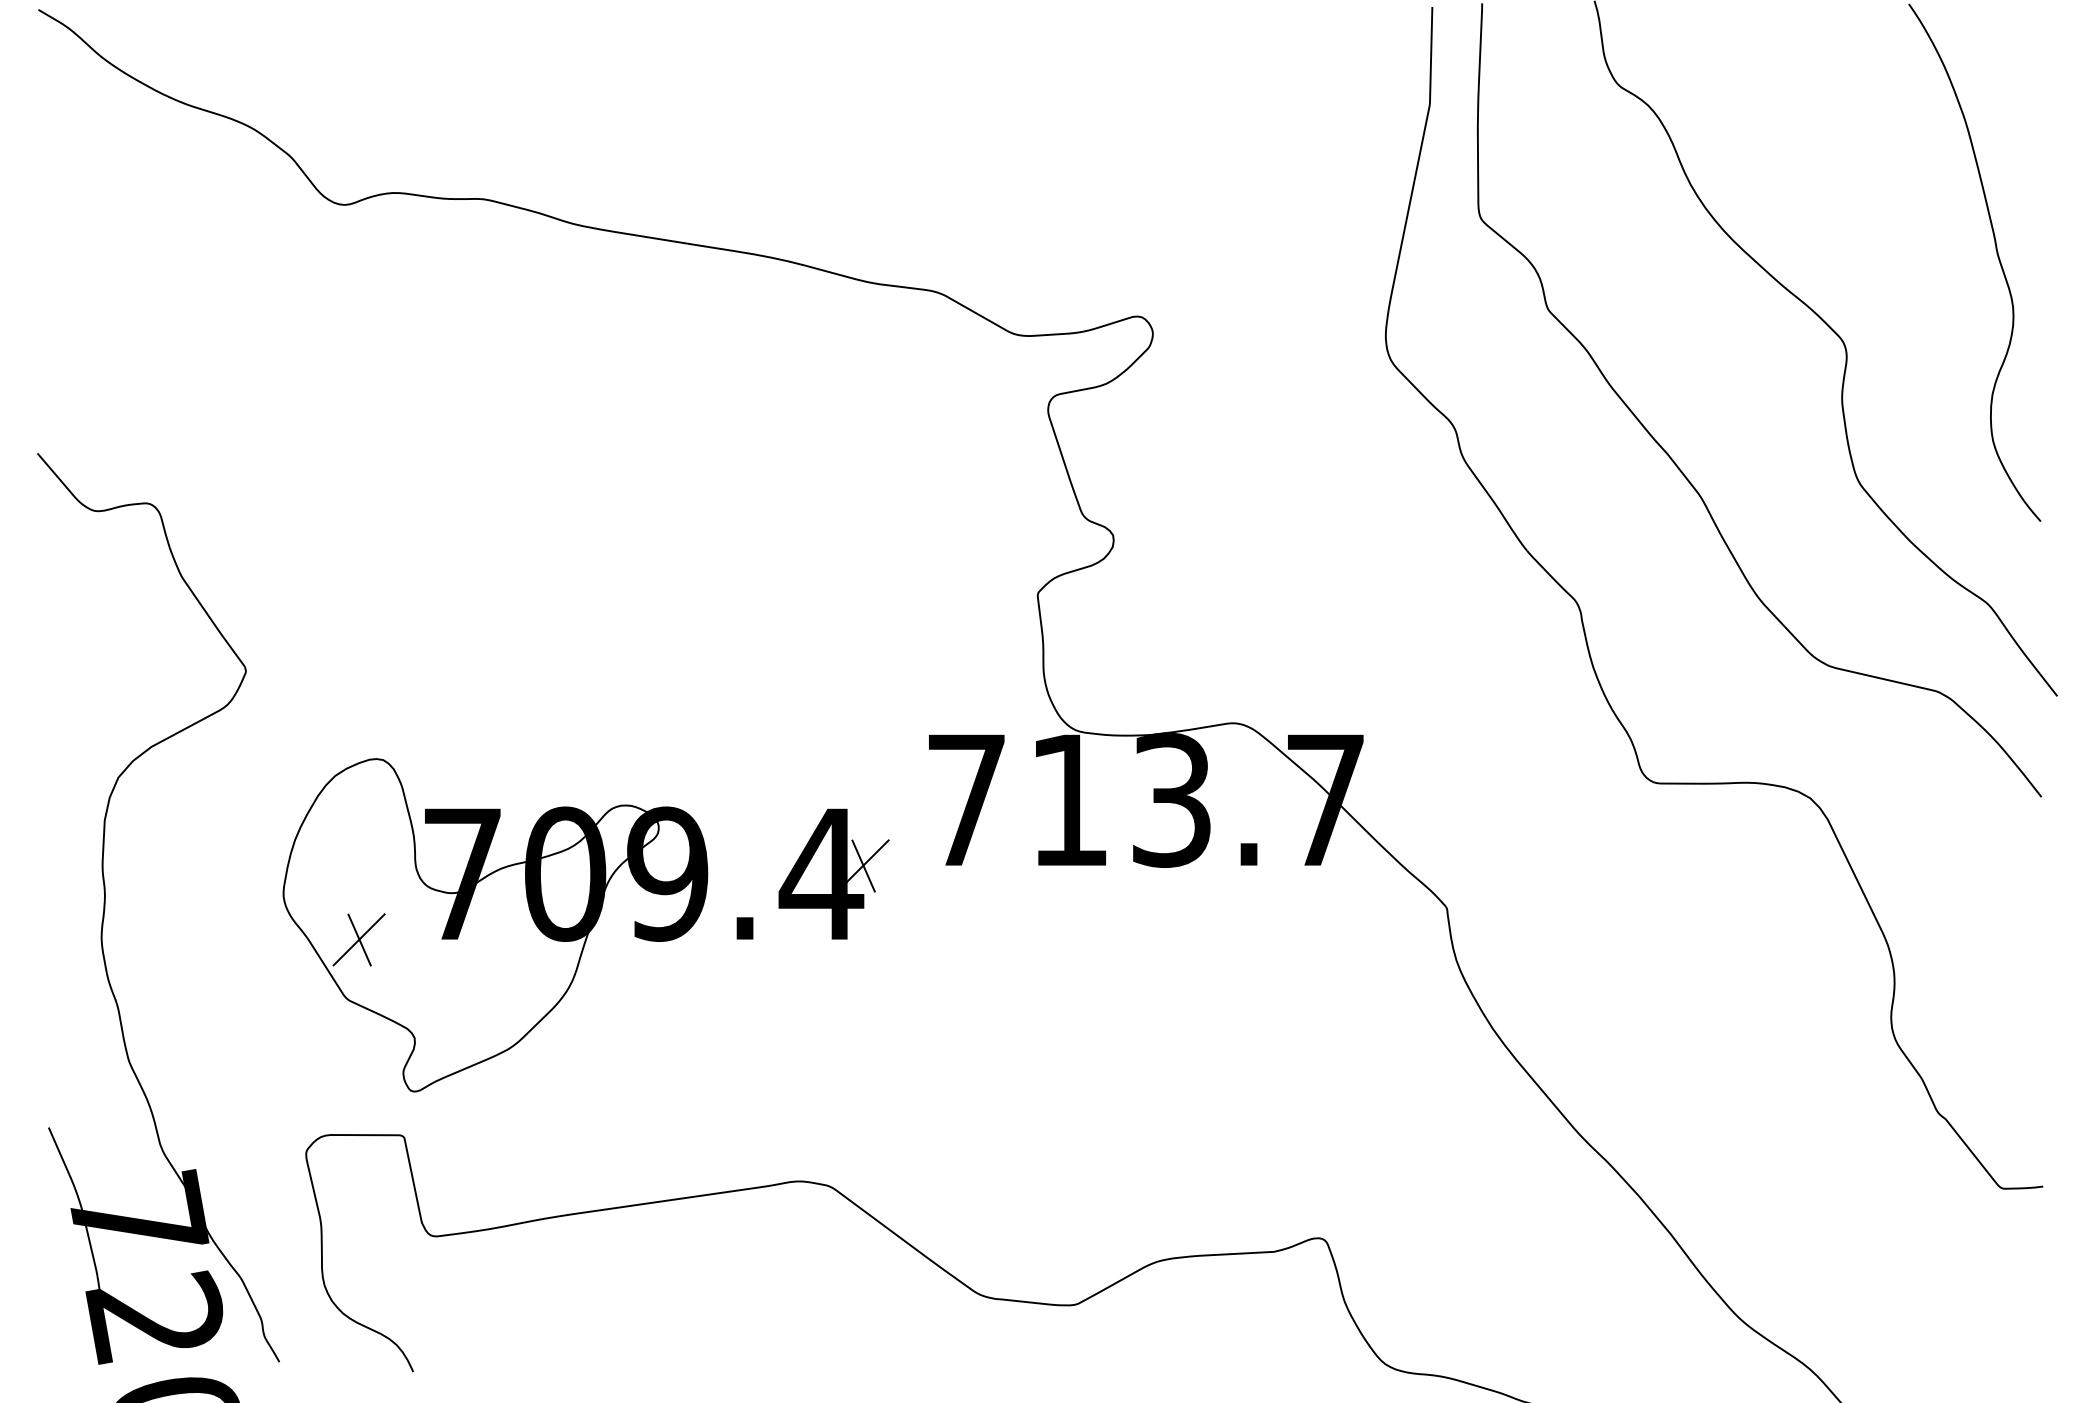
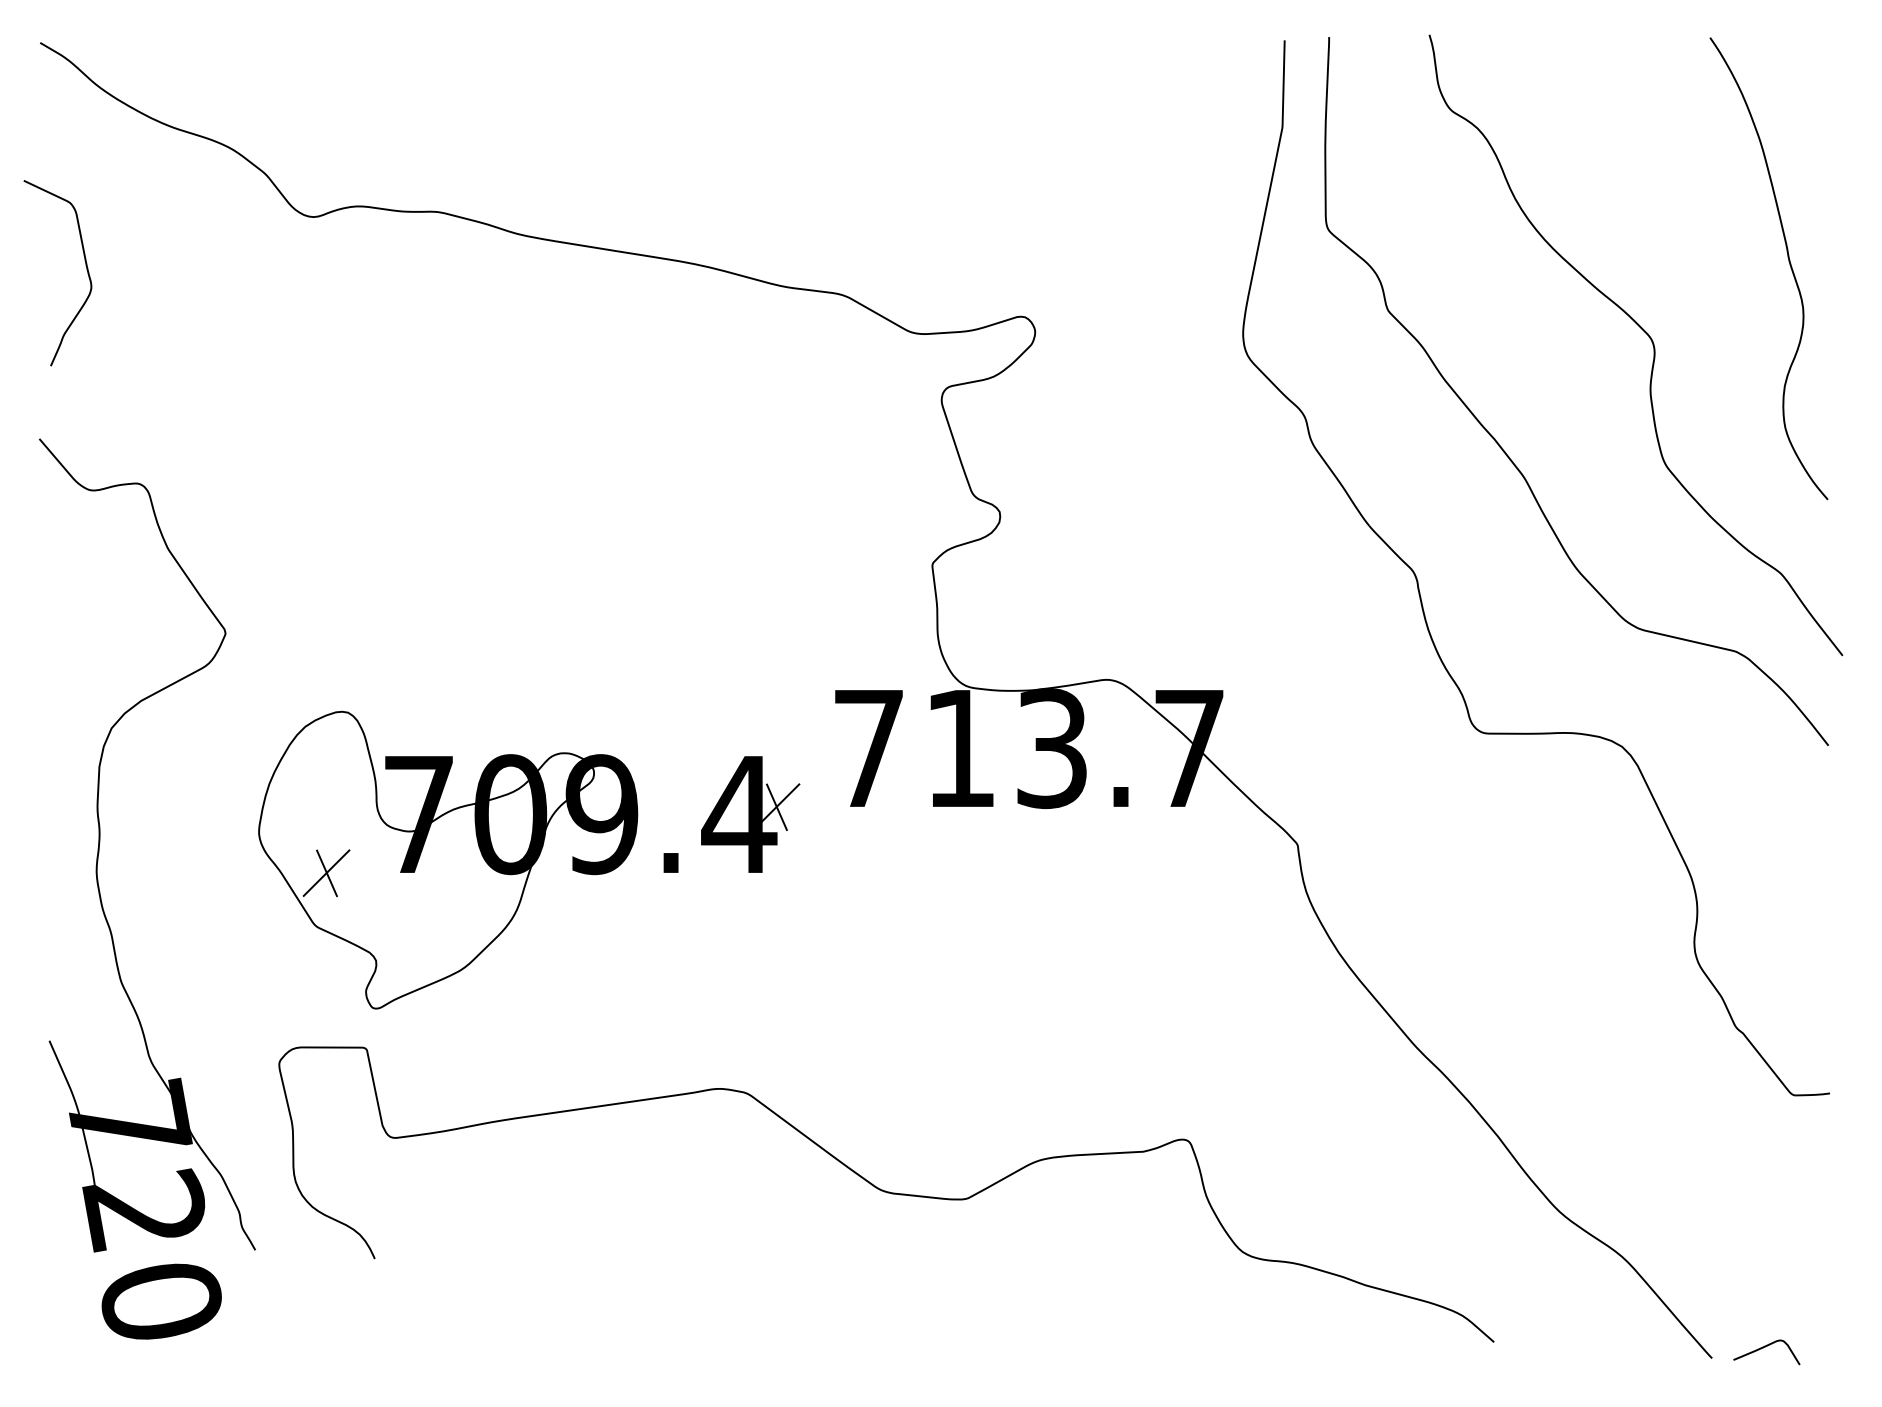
curve: (89, 259) -> (85, 265), added

